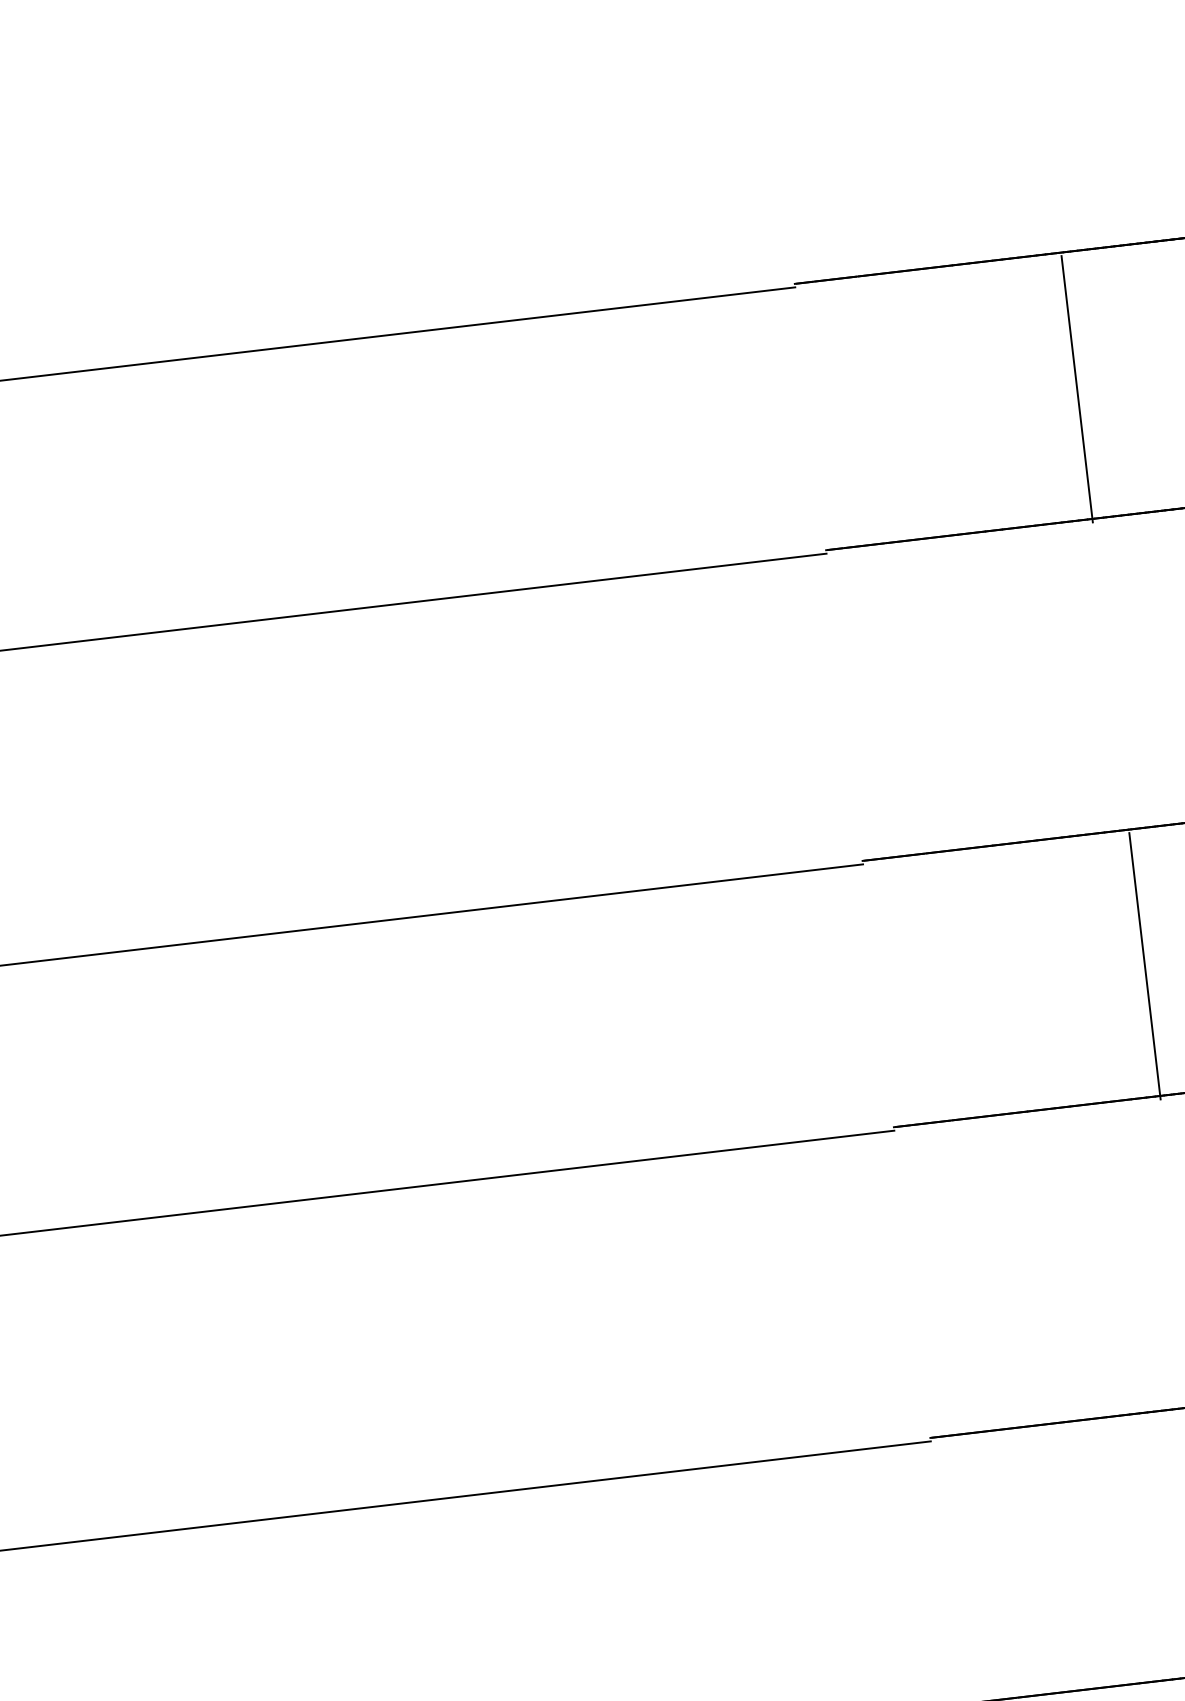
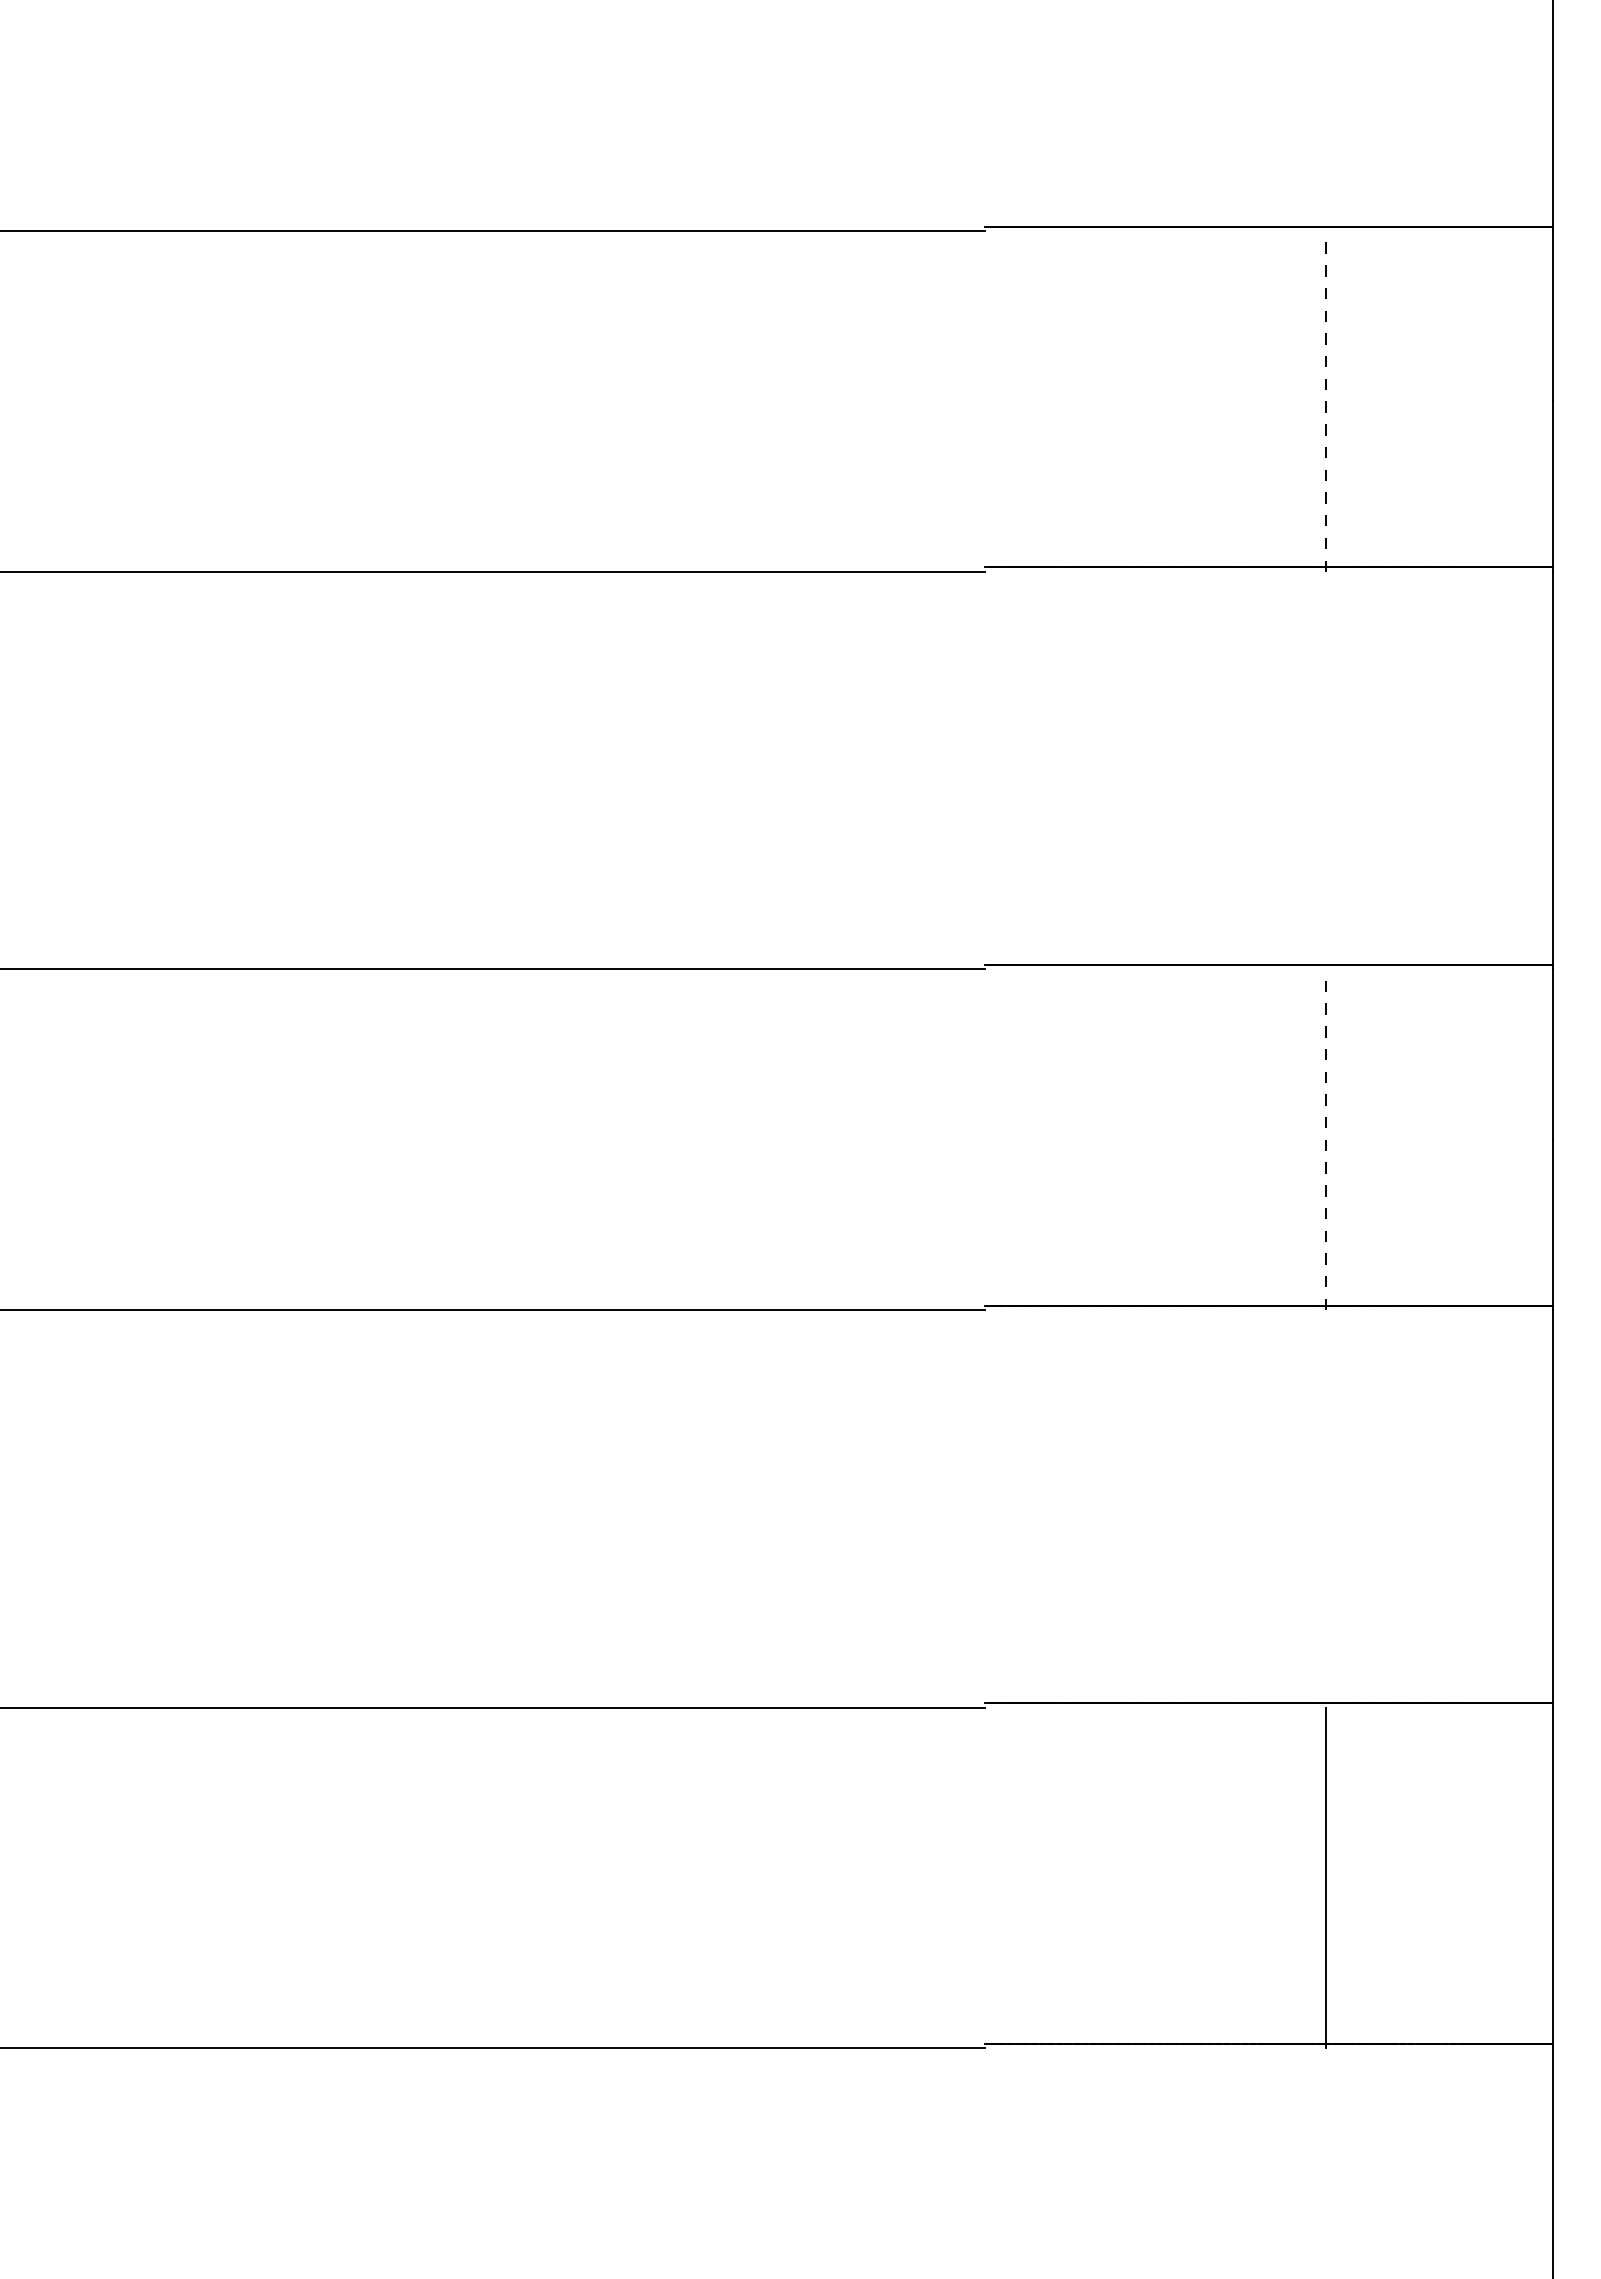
line: (1076, 389) -> (1325, 401), solid -> dashed
line: (1144, 966) -> (1325, 1139), solid -> dashed

